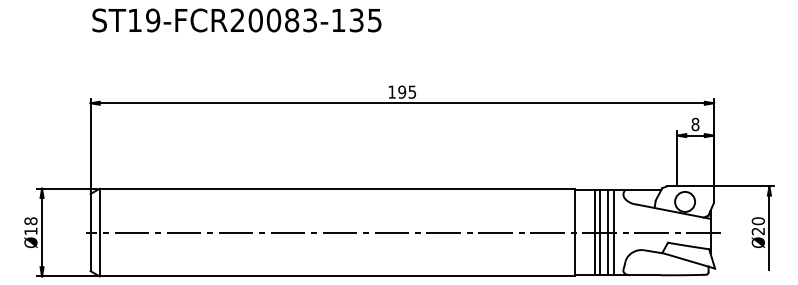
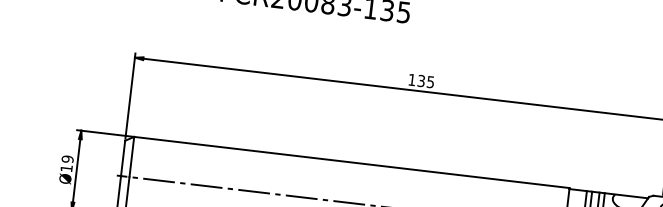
text: (402, 91) -> (421, 80), 195 -> 135
text: (30, 221) -> (67, 159), 18 -> 19

